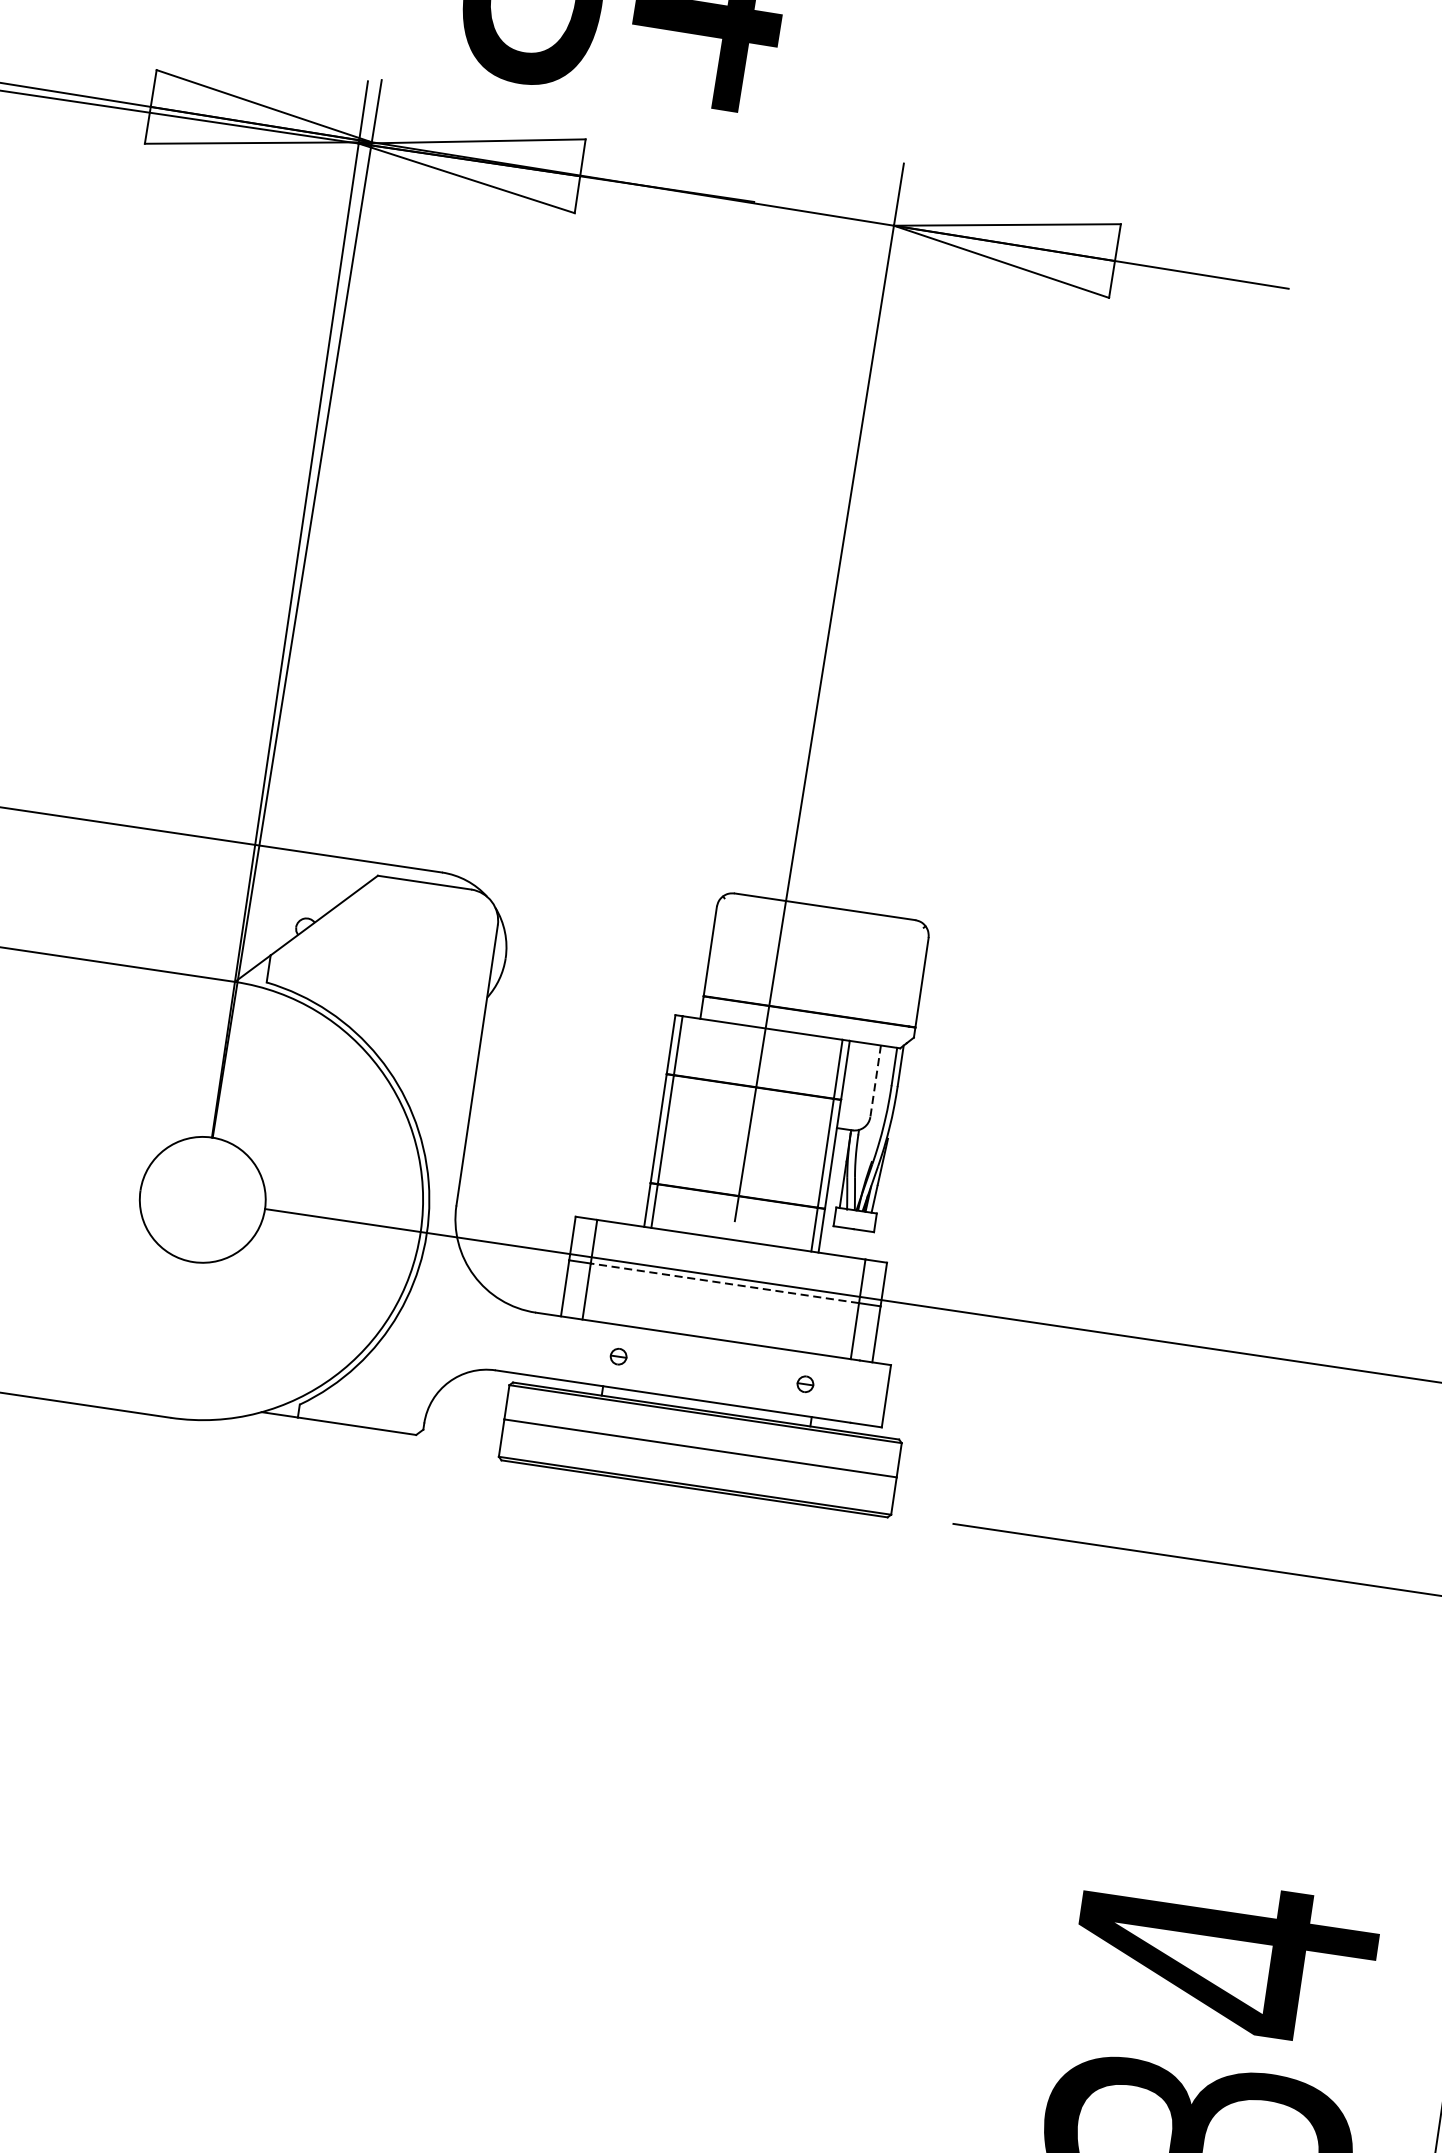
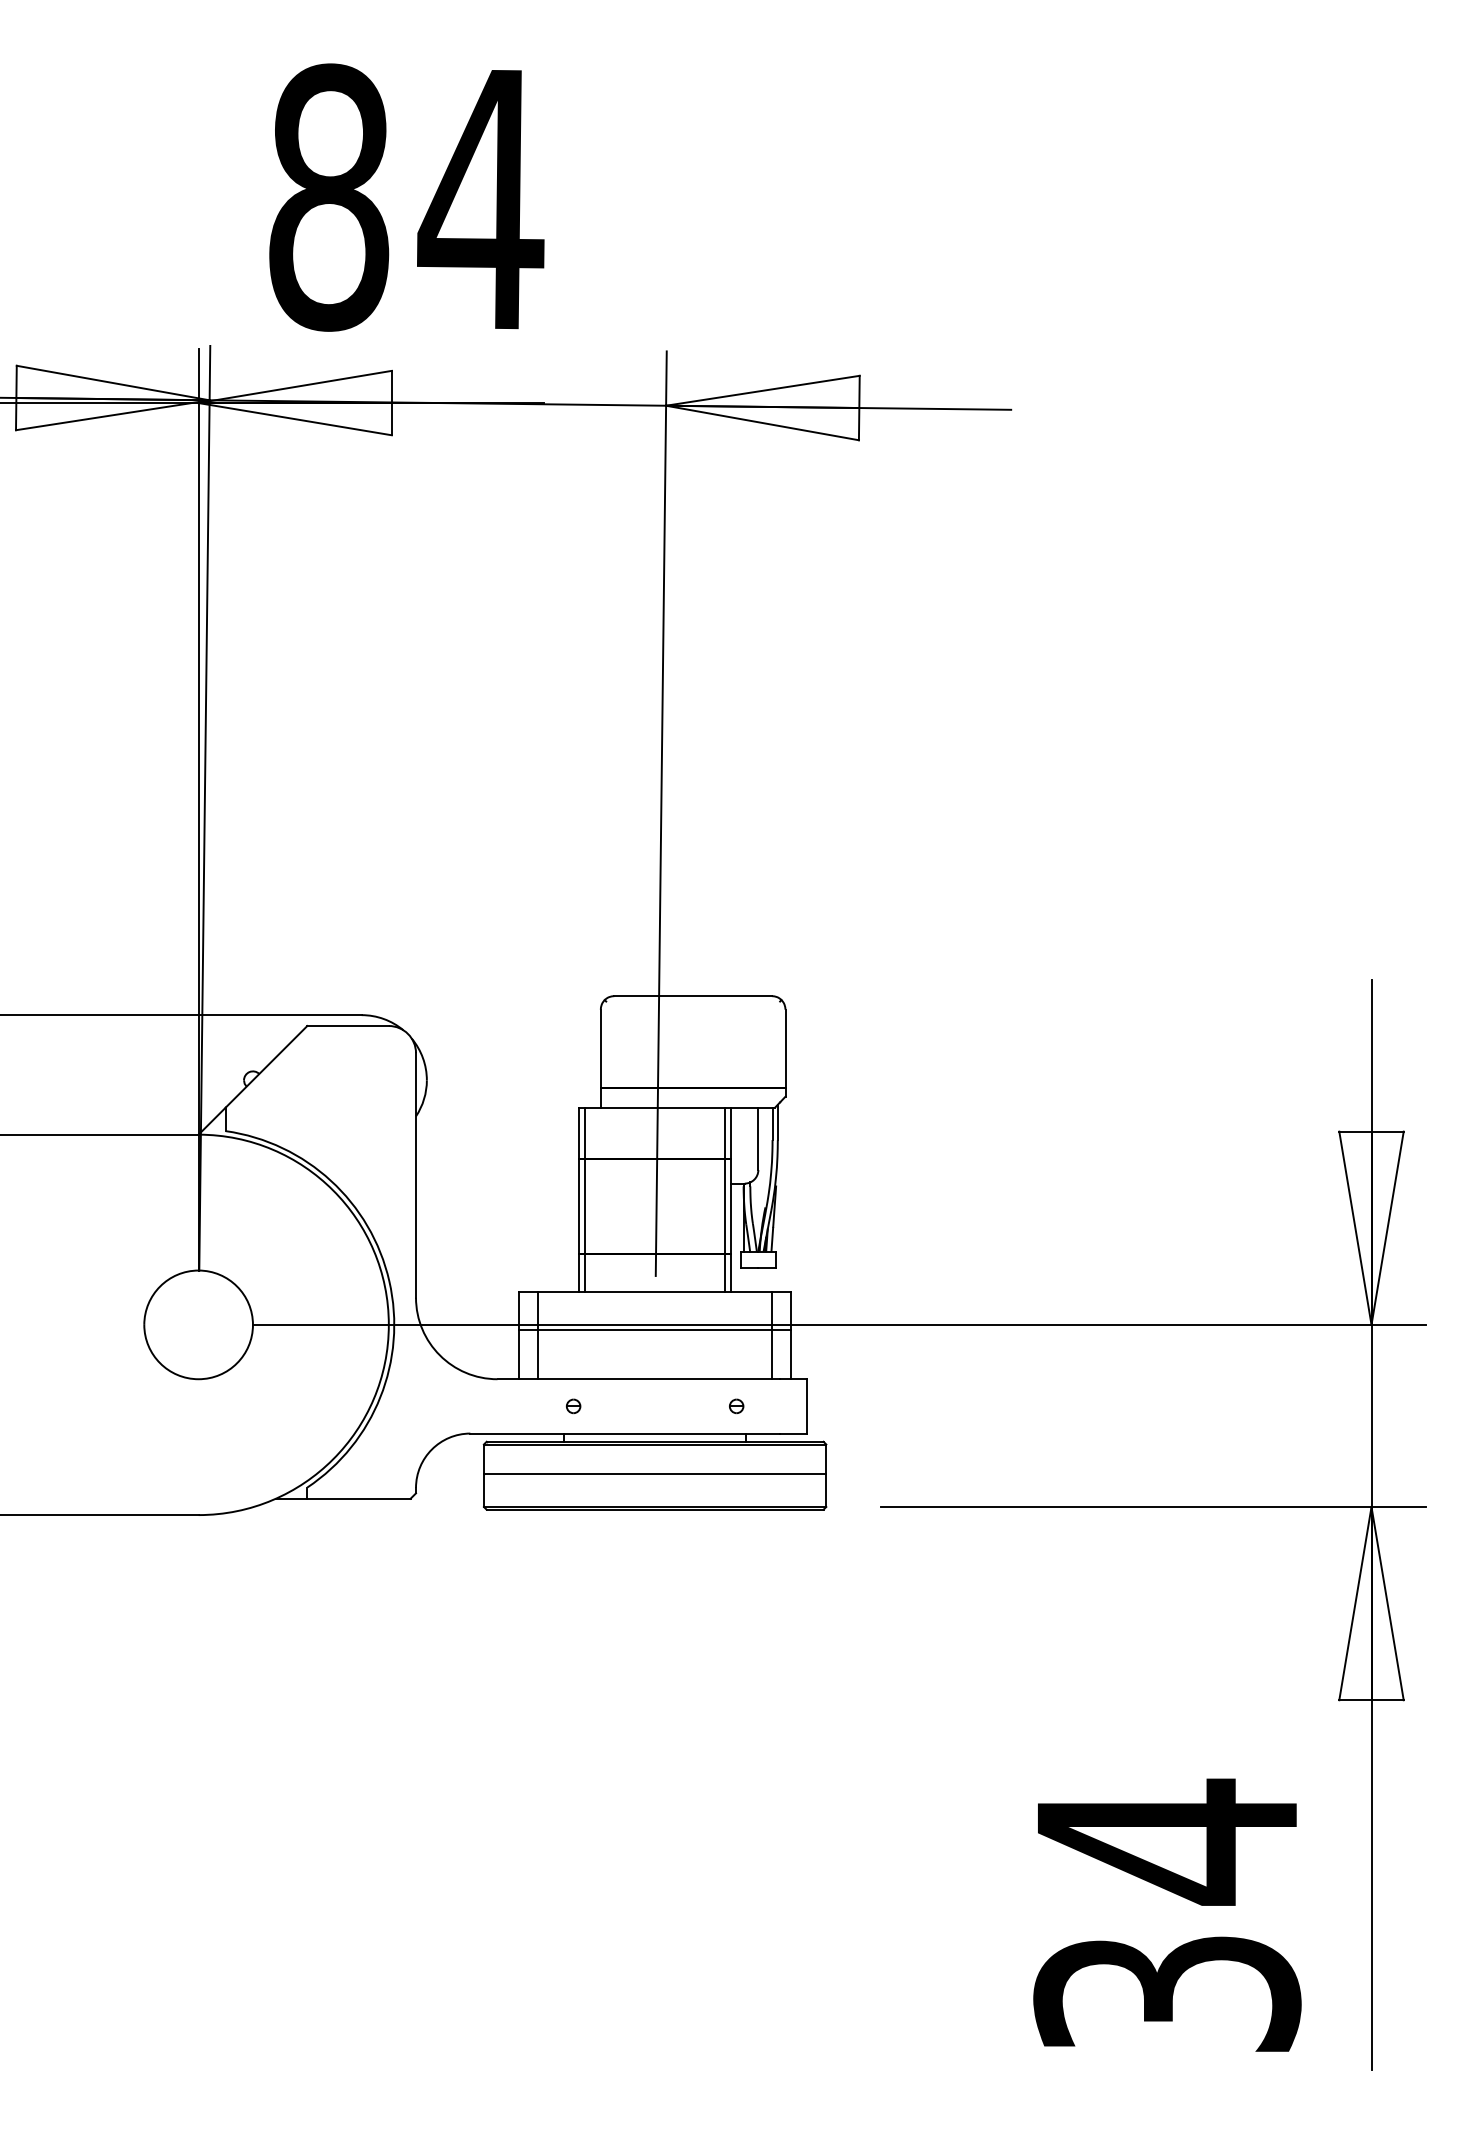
line: (875, 1082) -> (758, 1139), dashed -> solid
line: (724, 1283) -> (654, 1330), dashed -> solid

